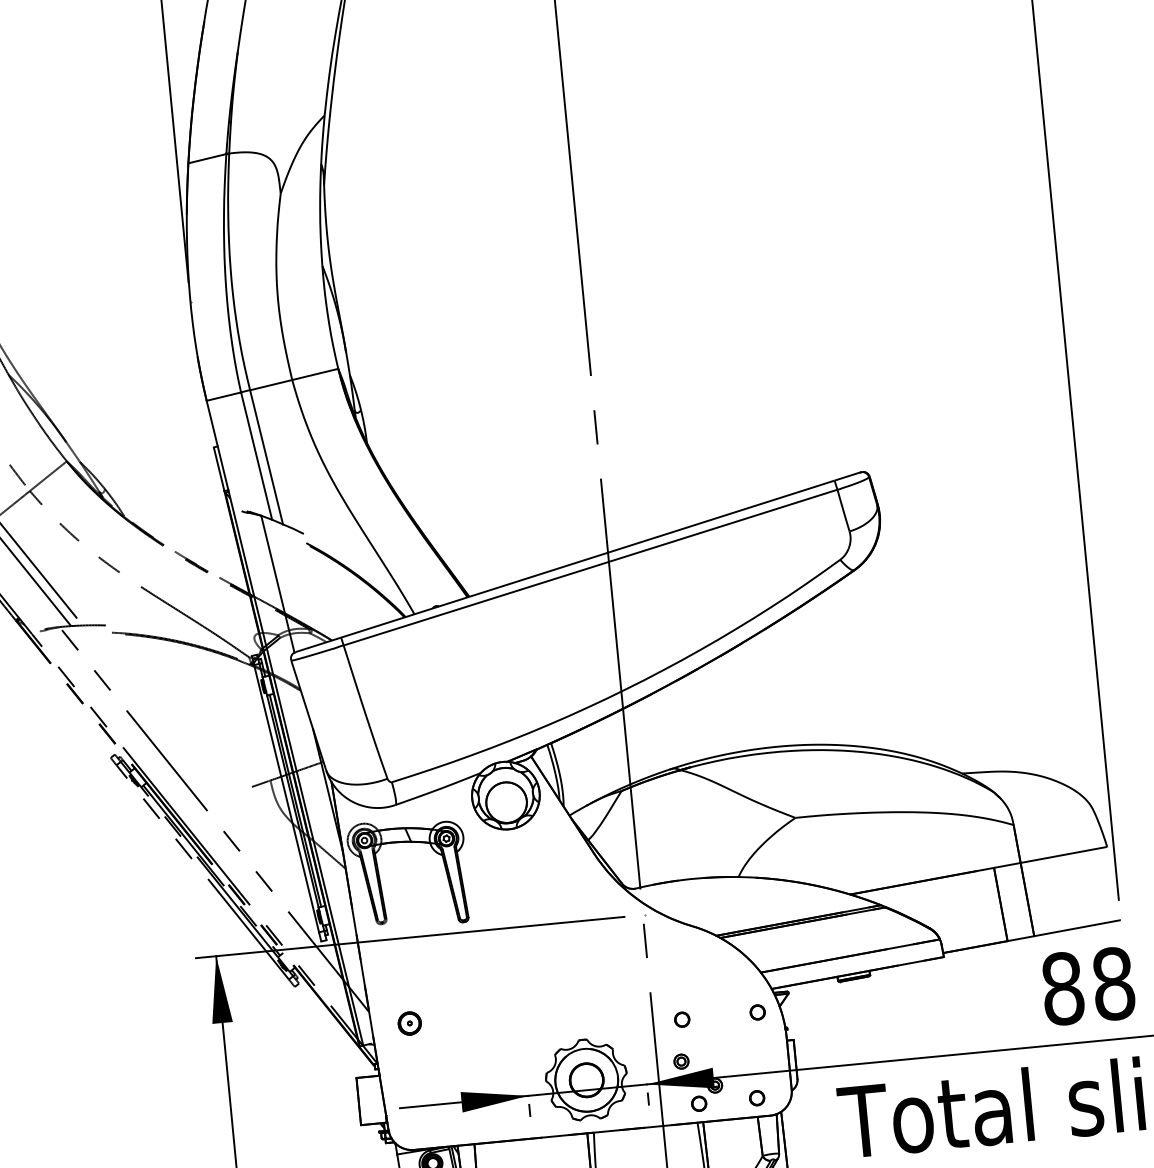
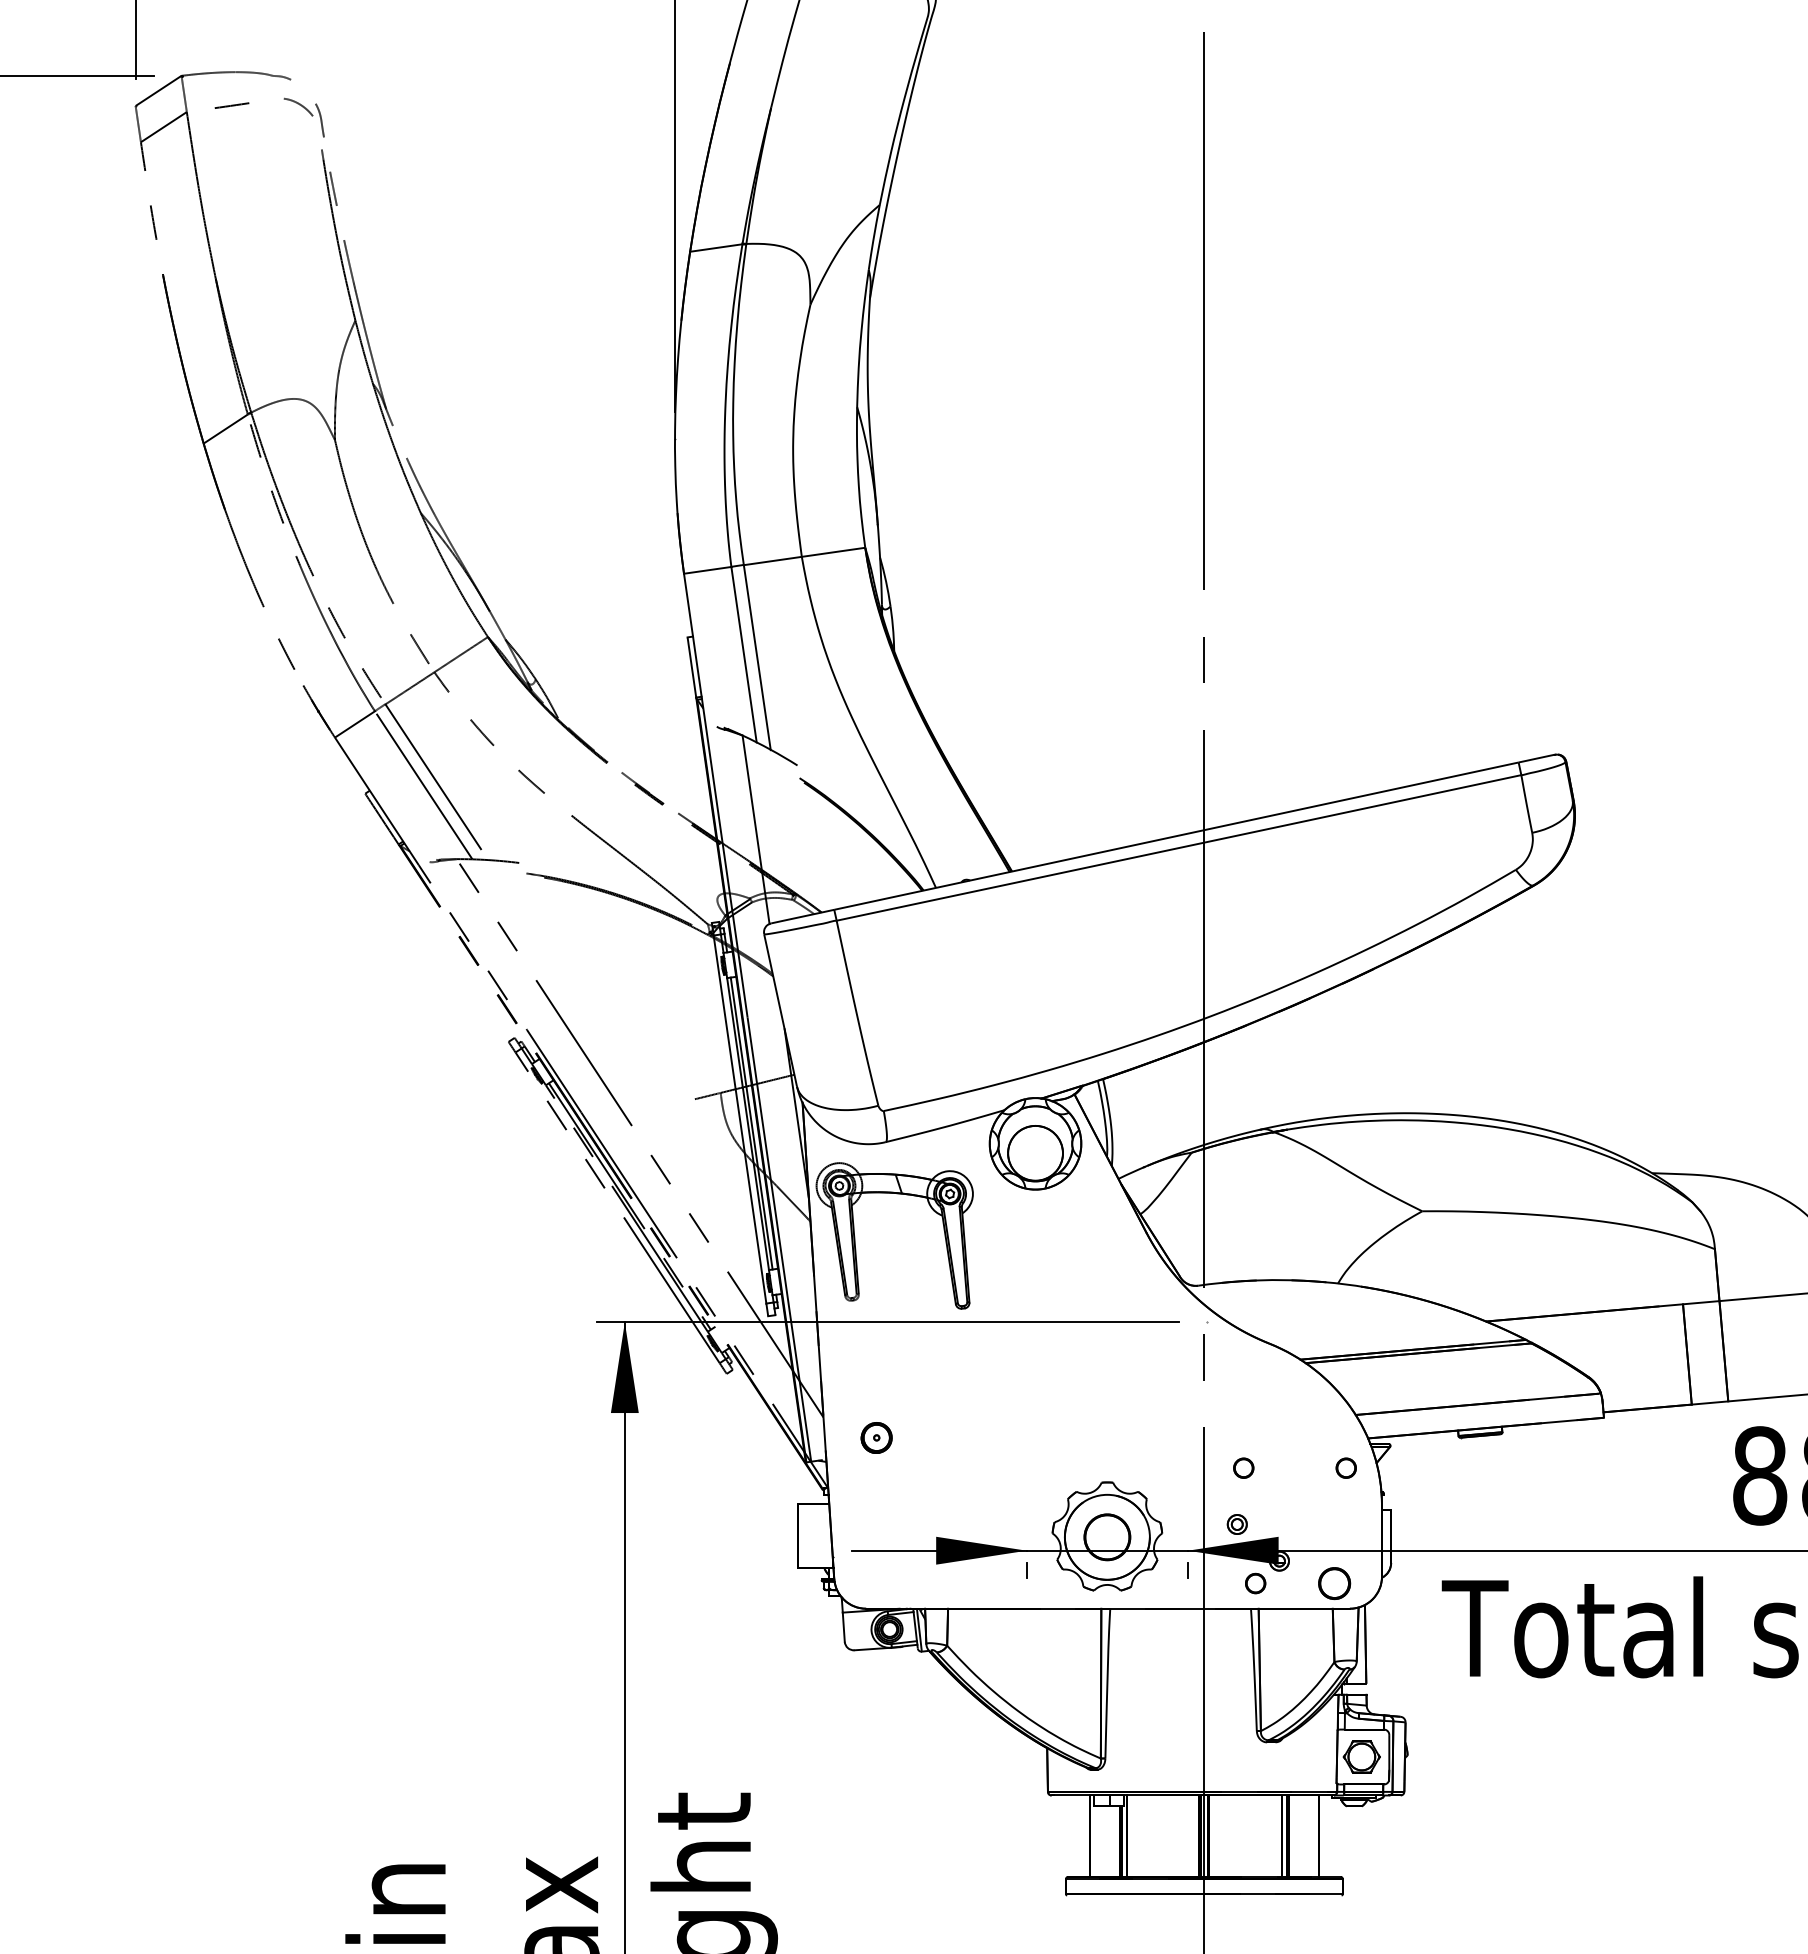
part: (756, 1098) -> (1333, 1583), size x1.6

